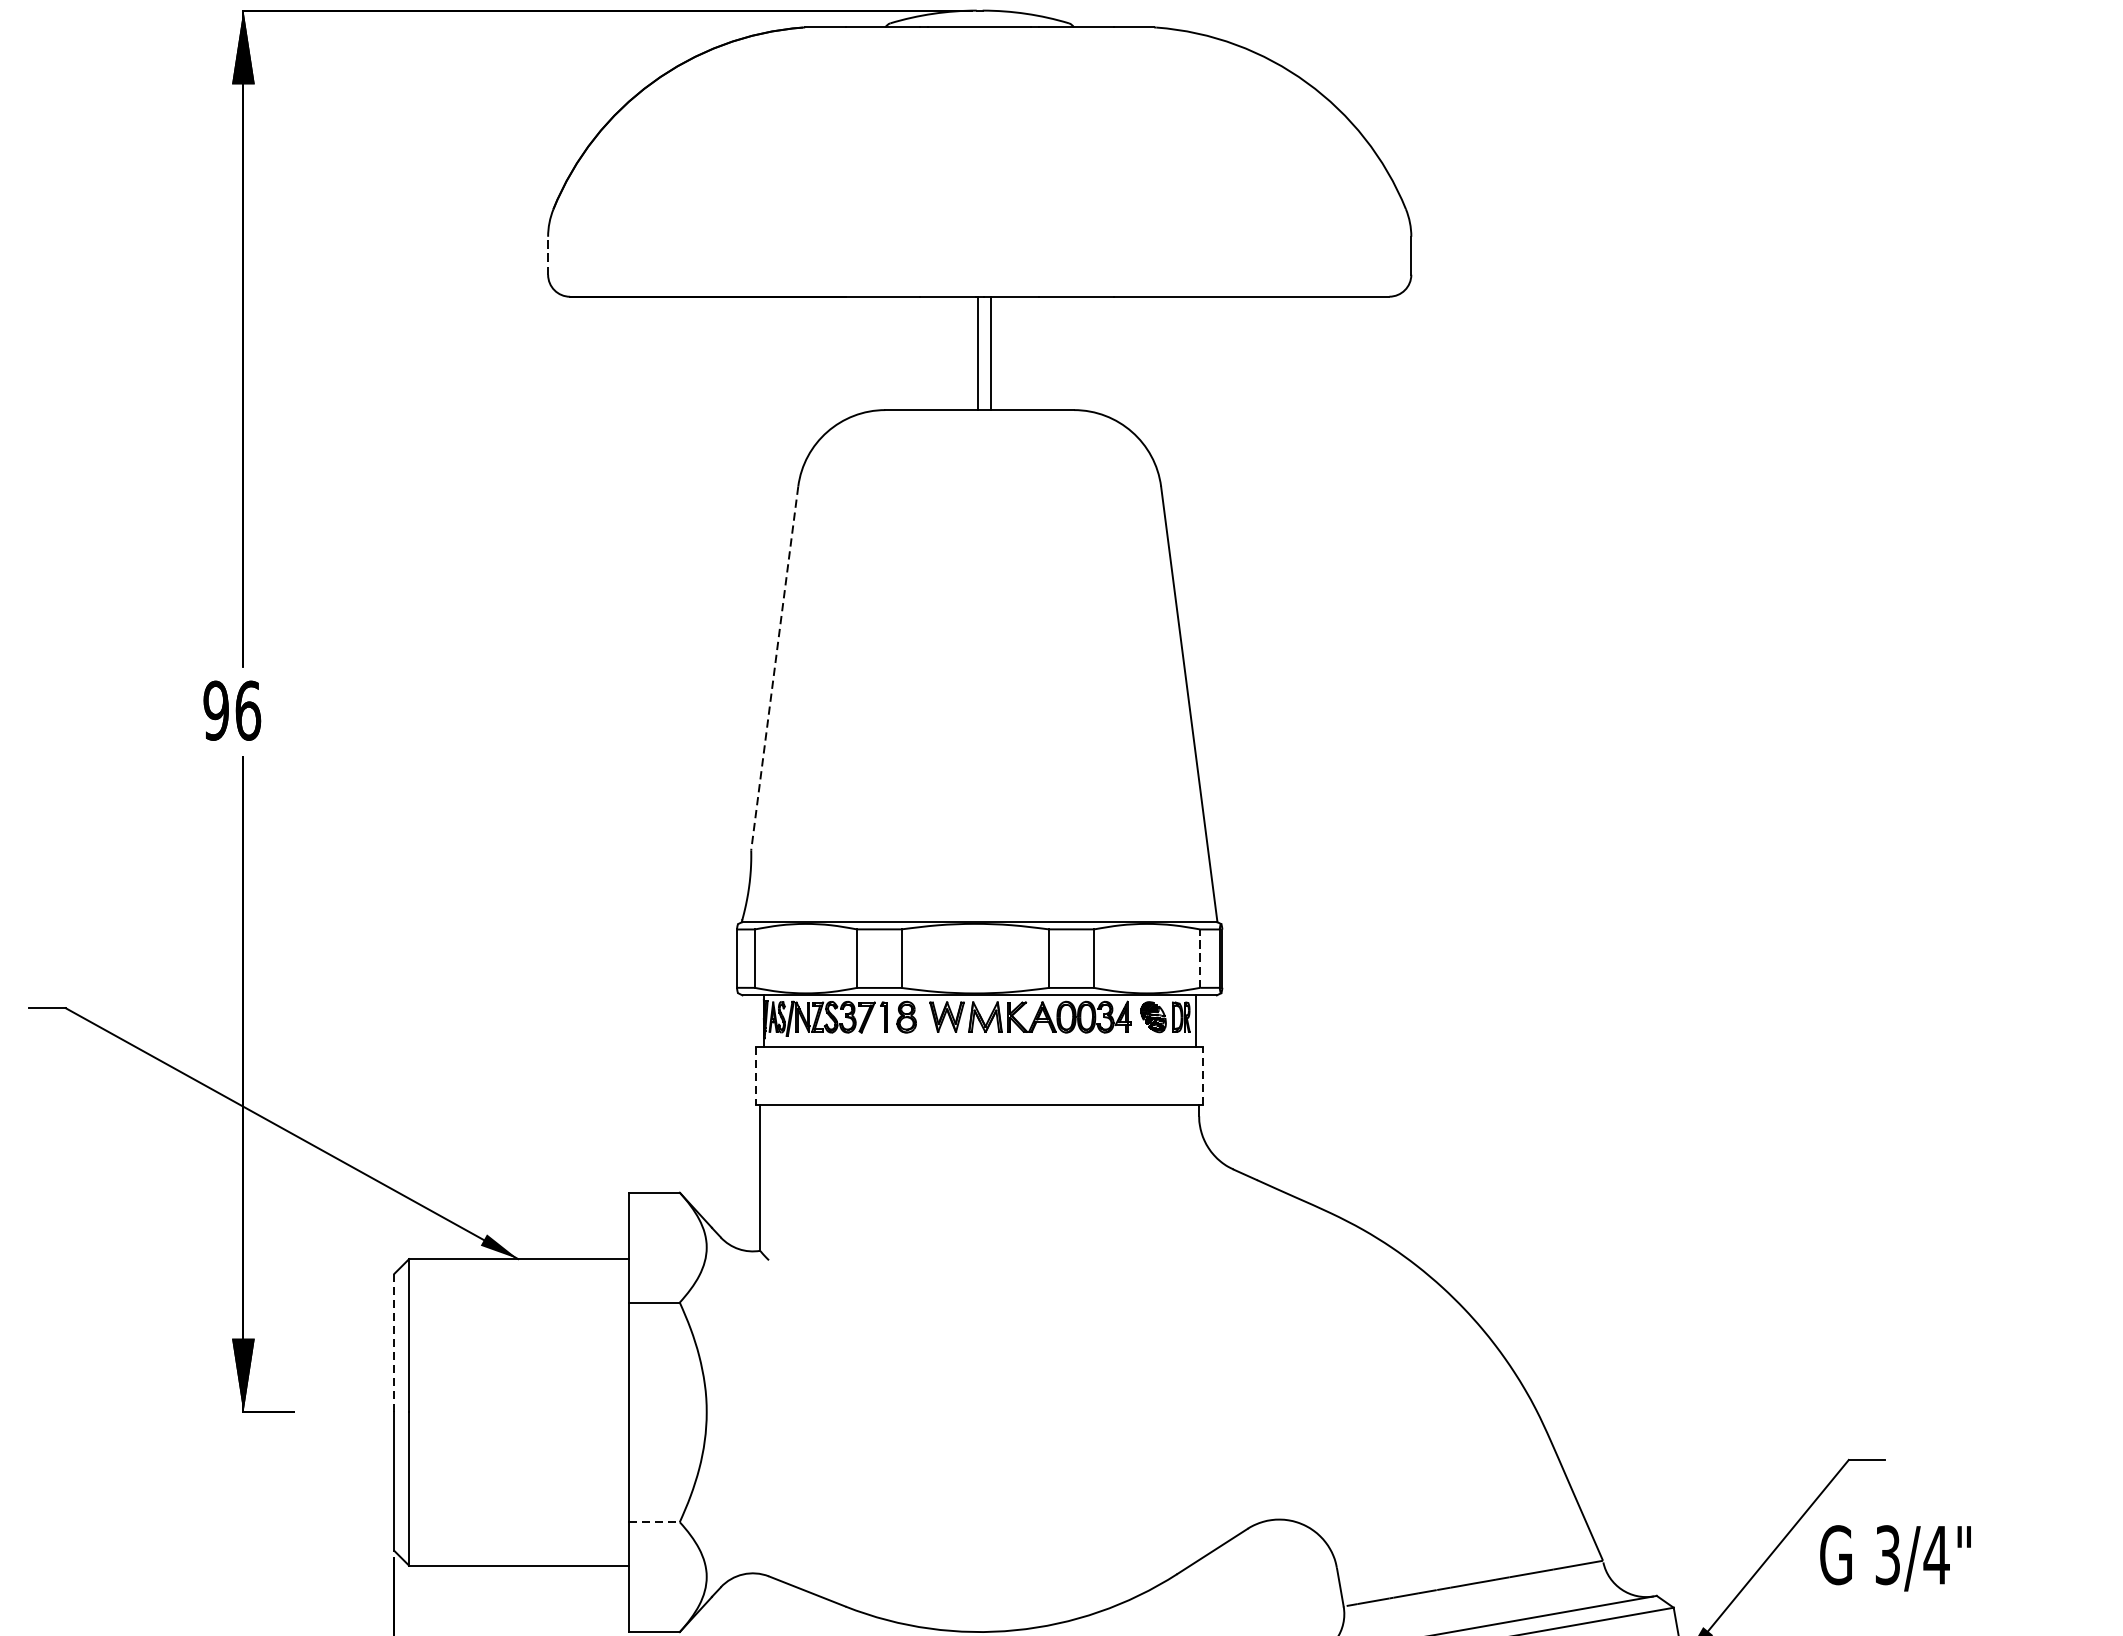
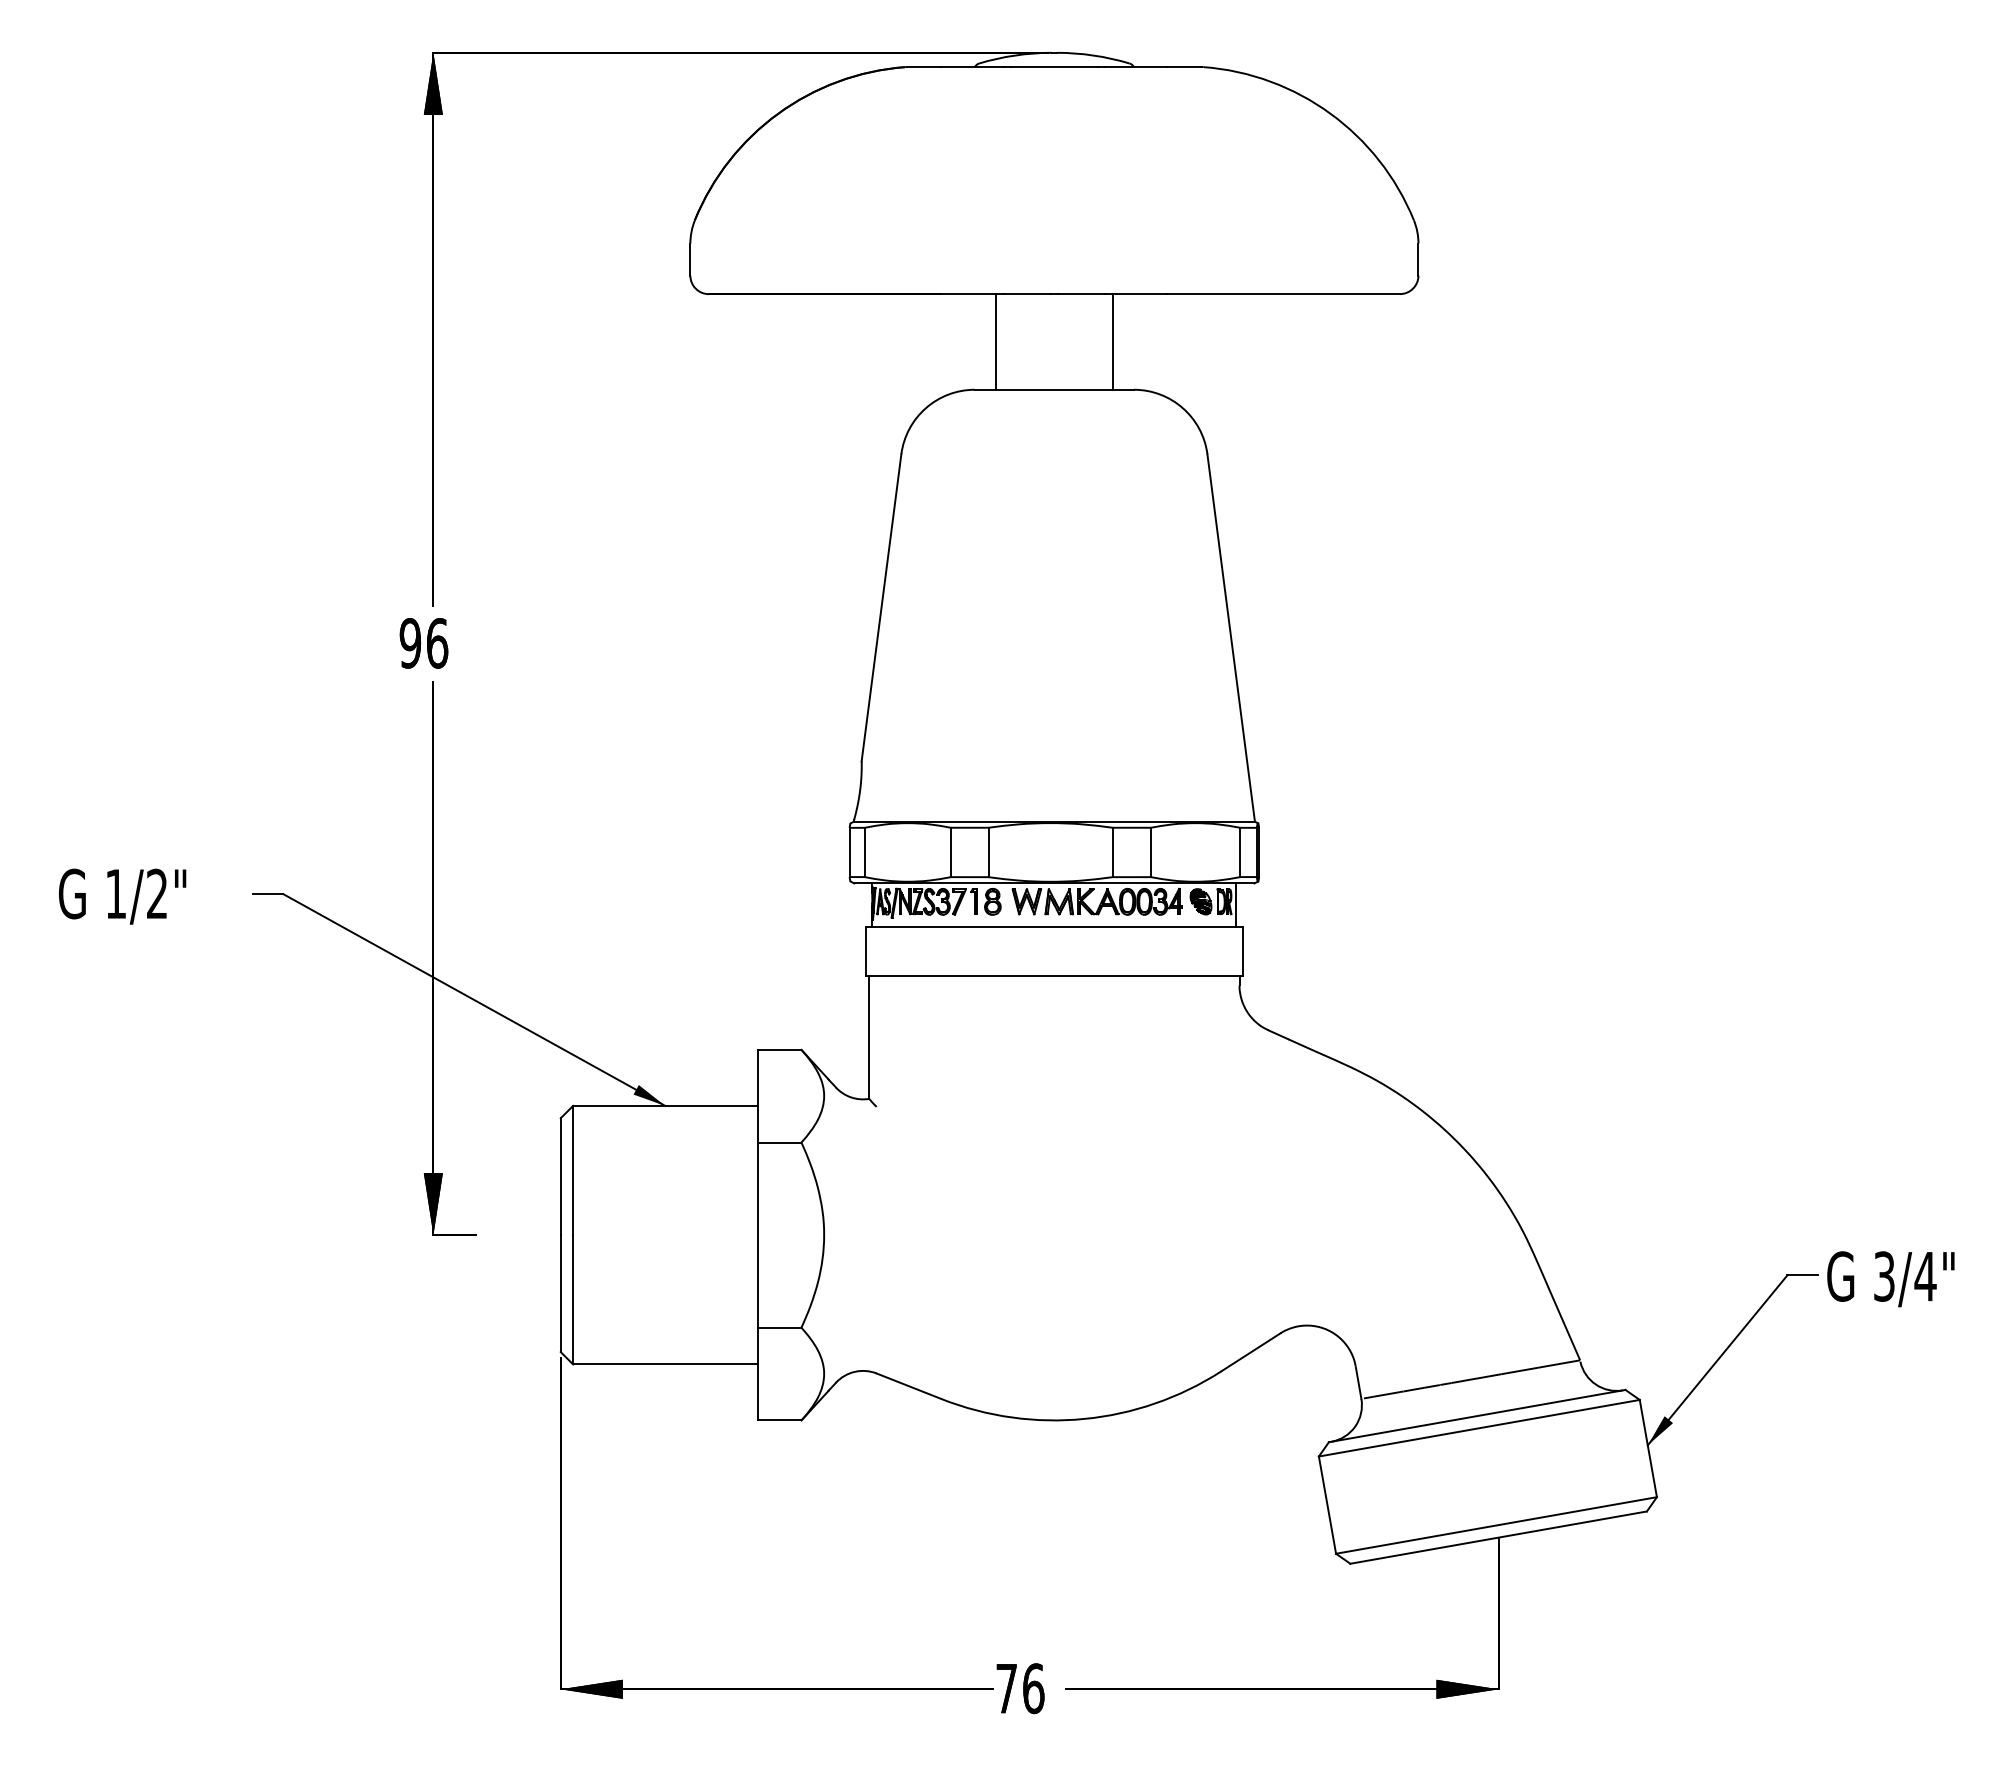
line: (548, 255) -> (690, 259), dashed -> solid
line: (977, 352) -> (1112, 341), moved
line: (990, 352) -> (995, 341), moved
line: (774, 668) -> (881, 607), dashed -> solid
line: (1200, 958) -> (1240, 852), dashed -> solid
line: (755, 1076) -> (865, 951), dashed -> solid
line: (1203, 1076) -> (1243, 951), dashed -> solid
line: (394, 1342) -> (560, 1176), dashed -> solid
line: (653, 1521) -> (779, 1327), dashed -> solid
text: (1895, 1558) -> (1890, 1279), moved

